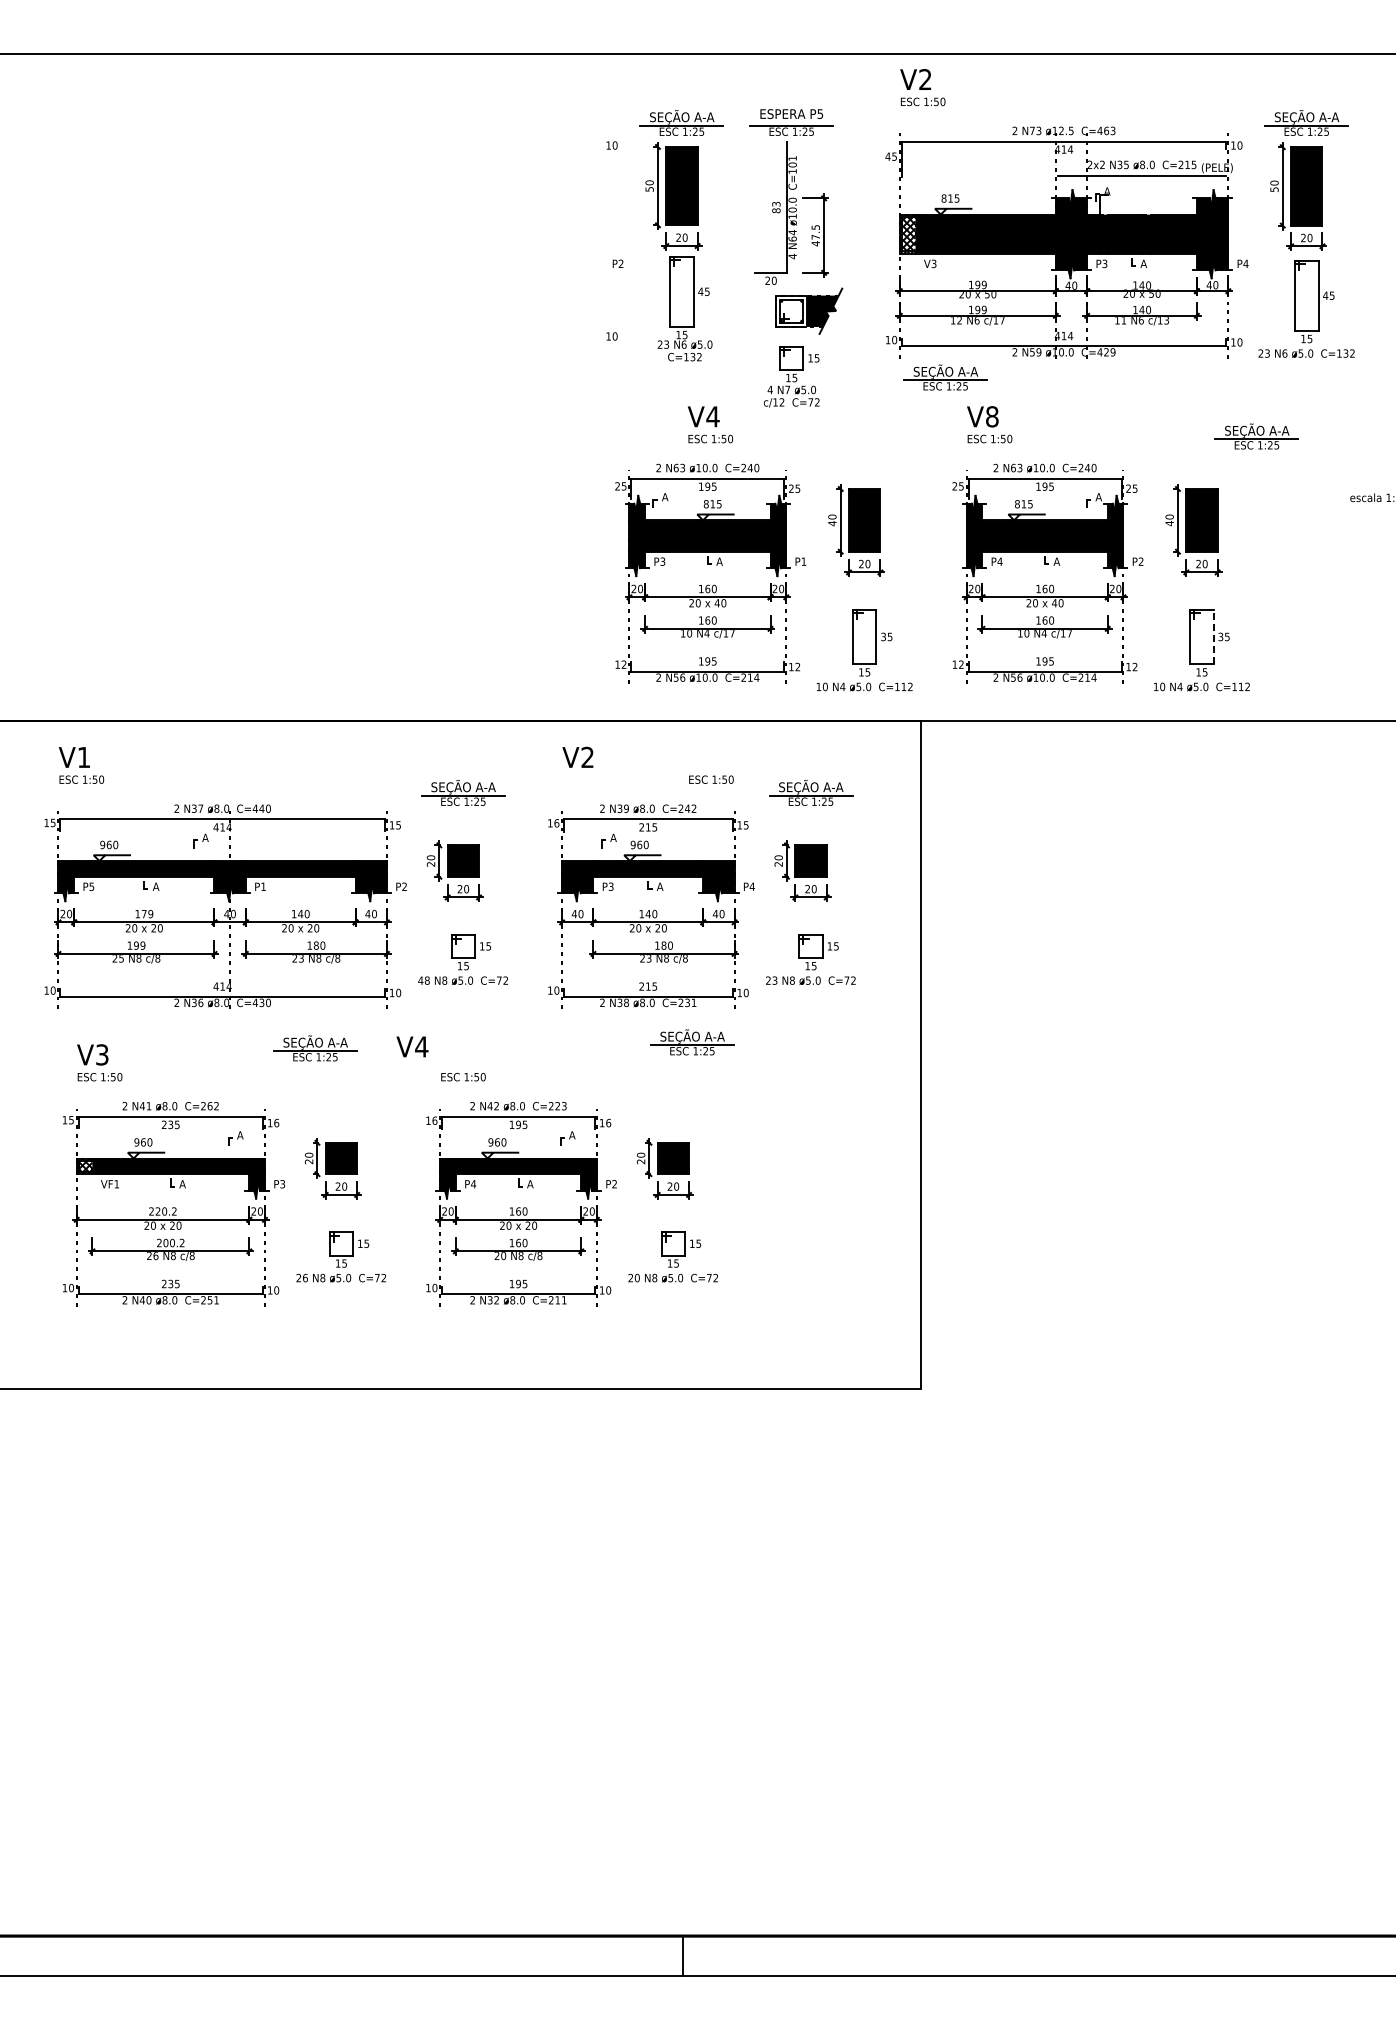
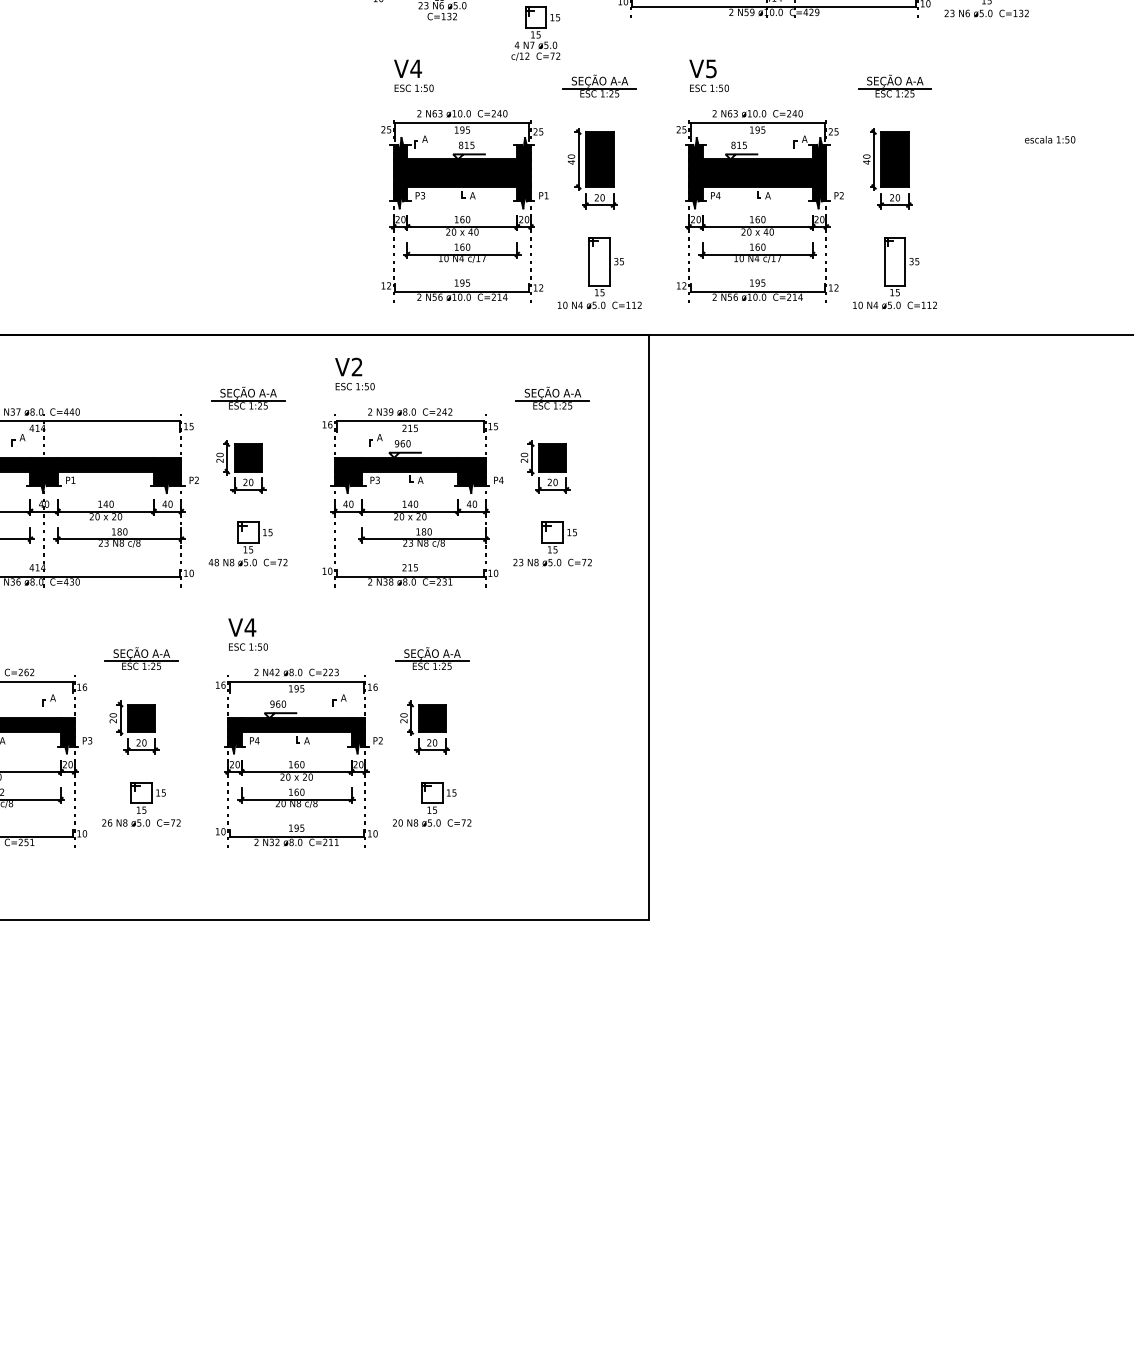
part: (945, 377) -> (599, 86), moved
text: (992, 416) -> (711, 68), V8 -> V5
text: (709, 424) -> (413, 75), moved
part: (1256, 436) -> (894, 86), moved
line: (1213, 636) -> (905, 261), dashed -> solid
text: (711, 779) -> (355, 386), moved
part: (692, 1042) -> (432, 658), moved
text: (412, 1046) -> (242, 627), moved
part: (315, 1048) -> (141, 658), moved

